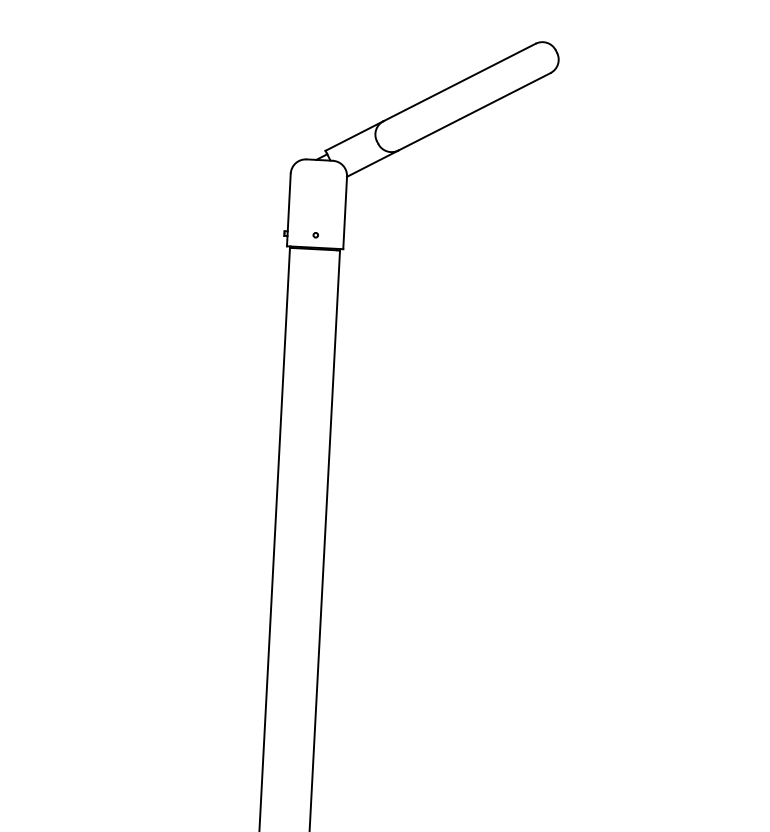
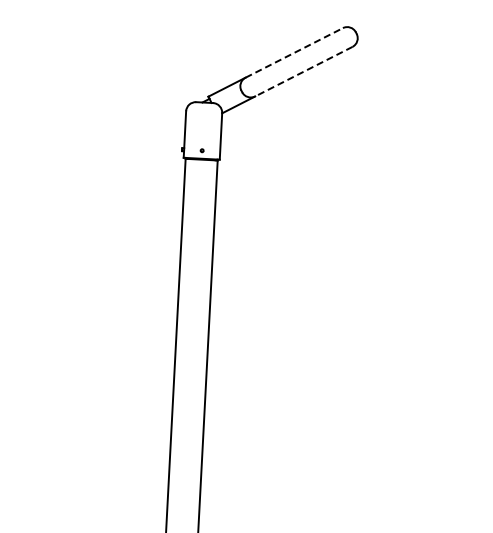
line: (459, 81) -> (294, 52), solid -> dashed
line: (474, 111) -> (303, 71), solid -> dashed

